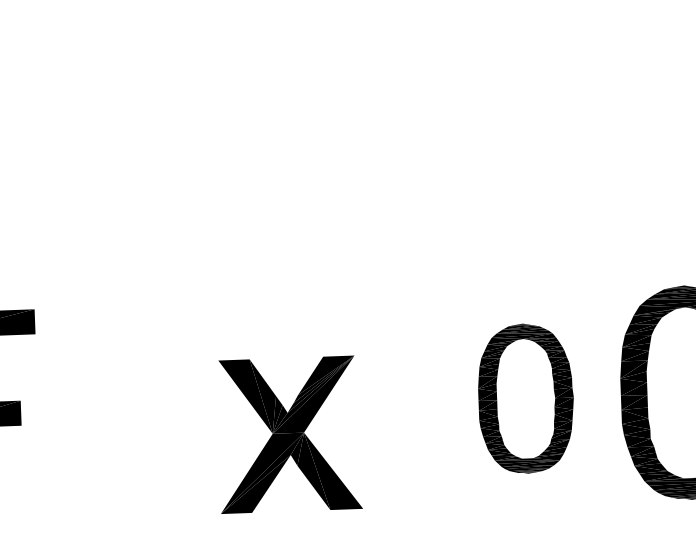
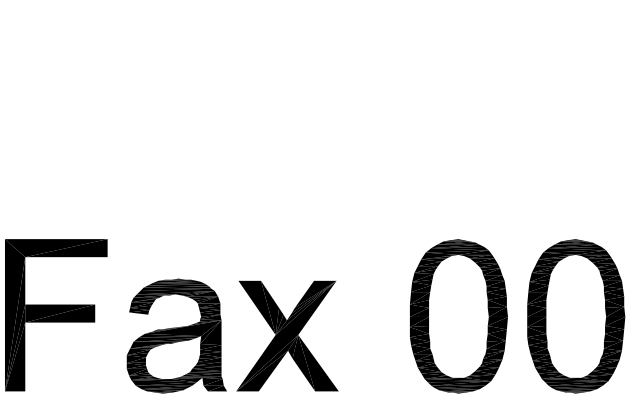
part: (525, 398) -> (458, 316), size x1.43
part: (135, 439) -> (176, 335), added

